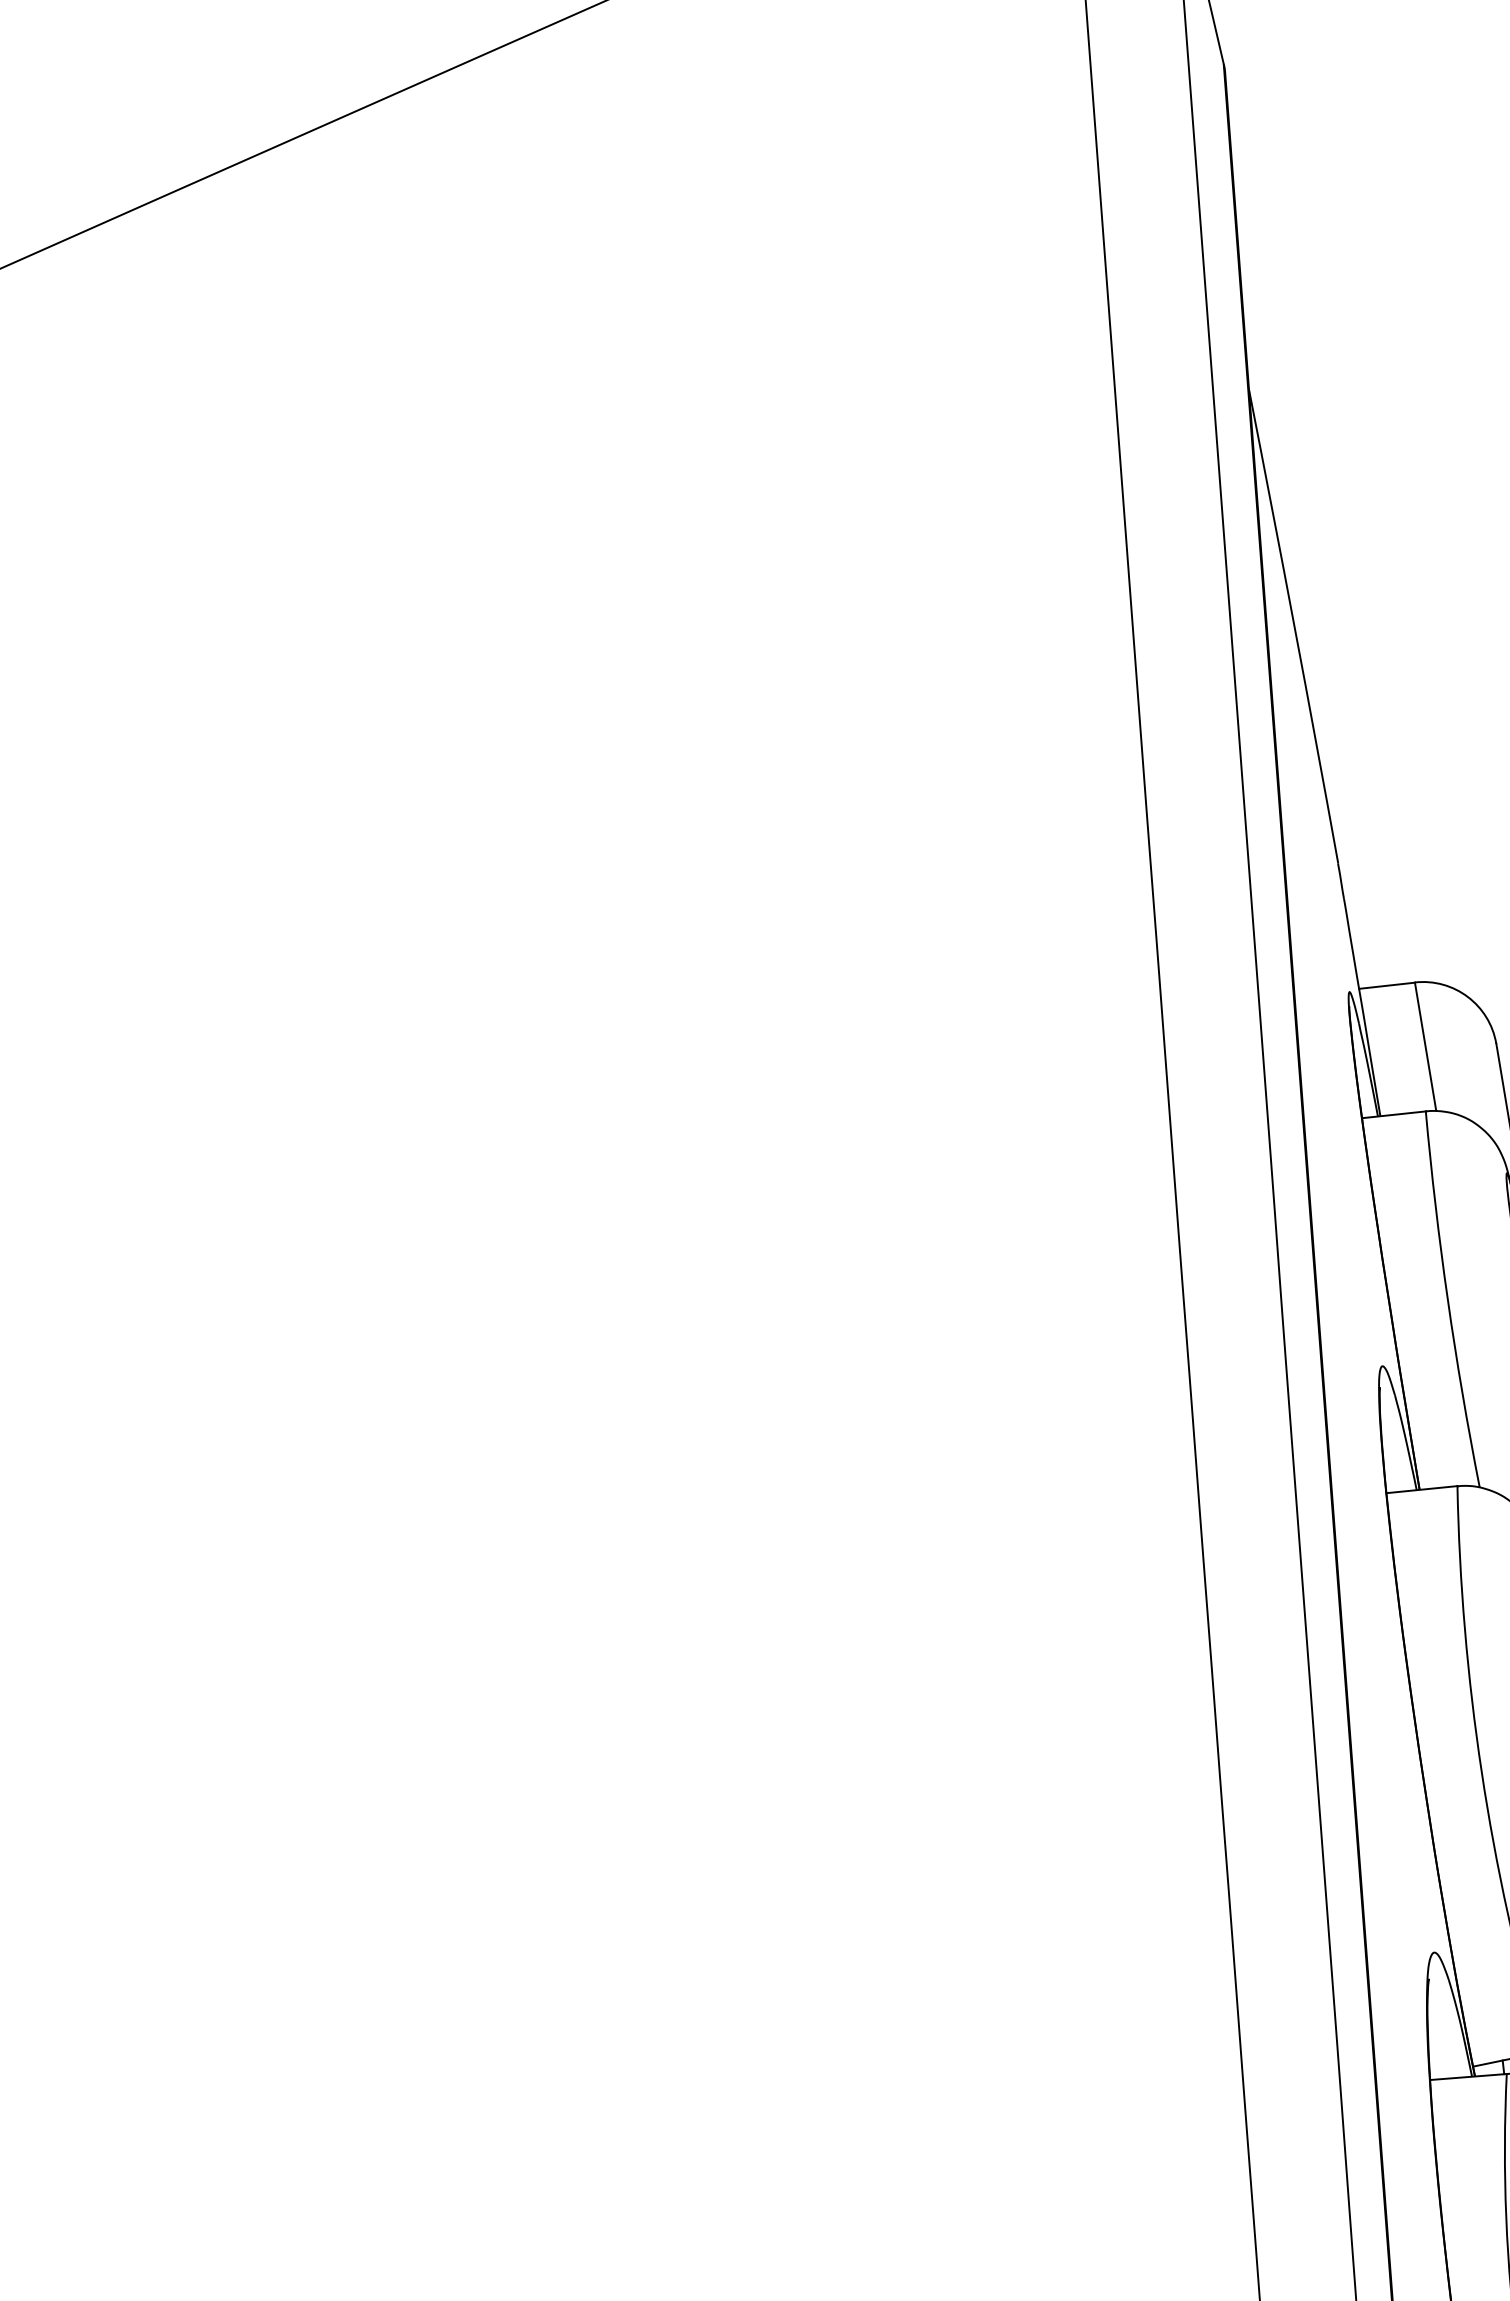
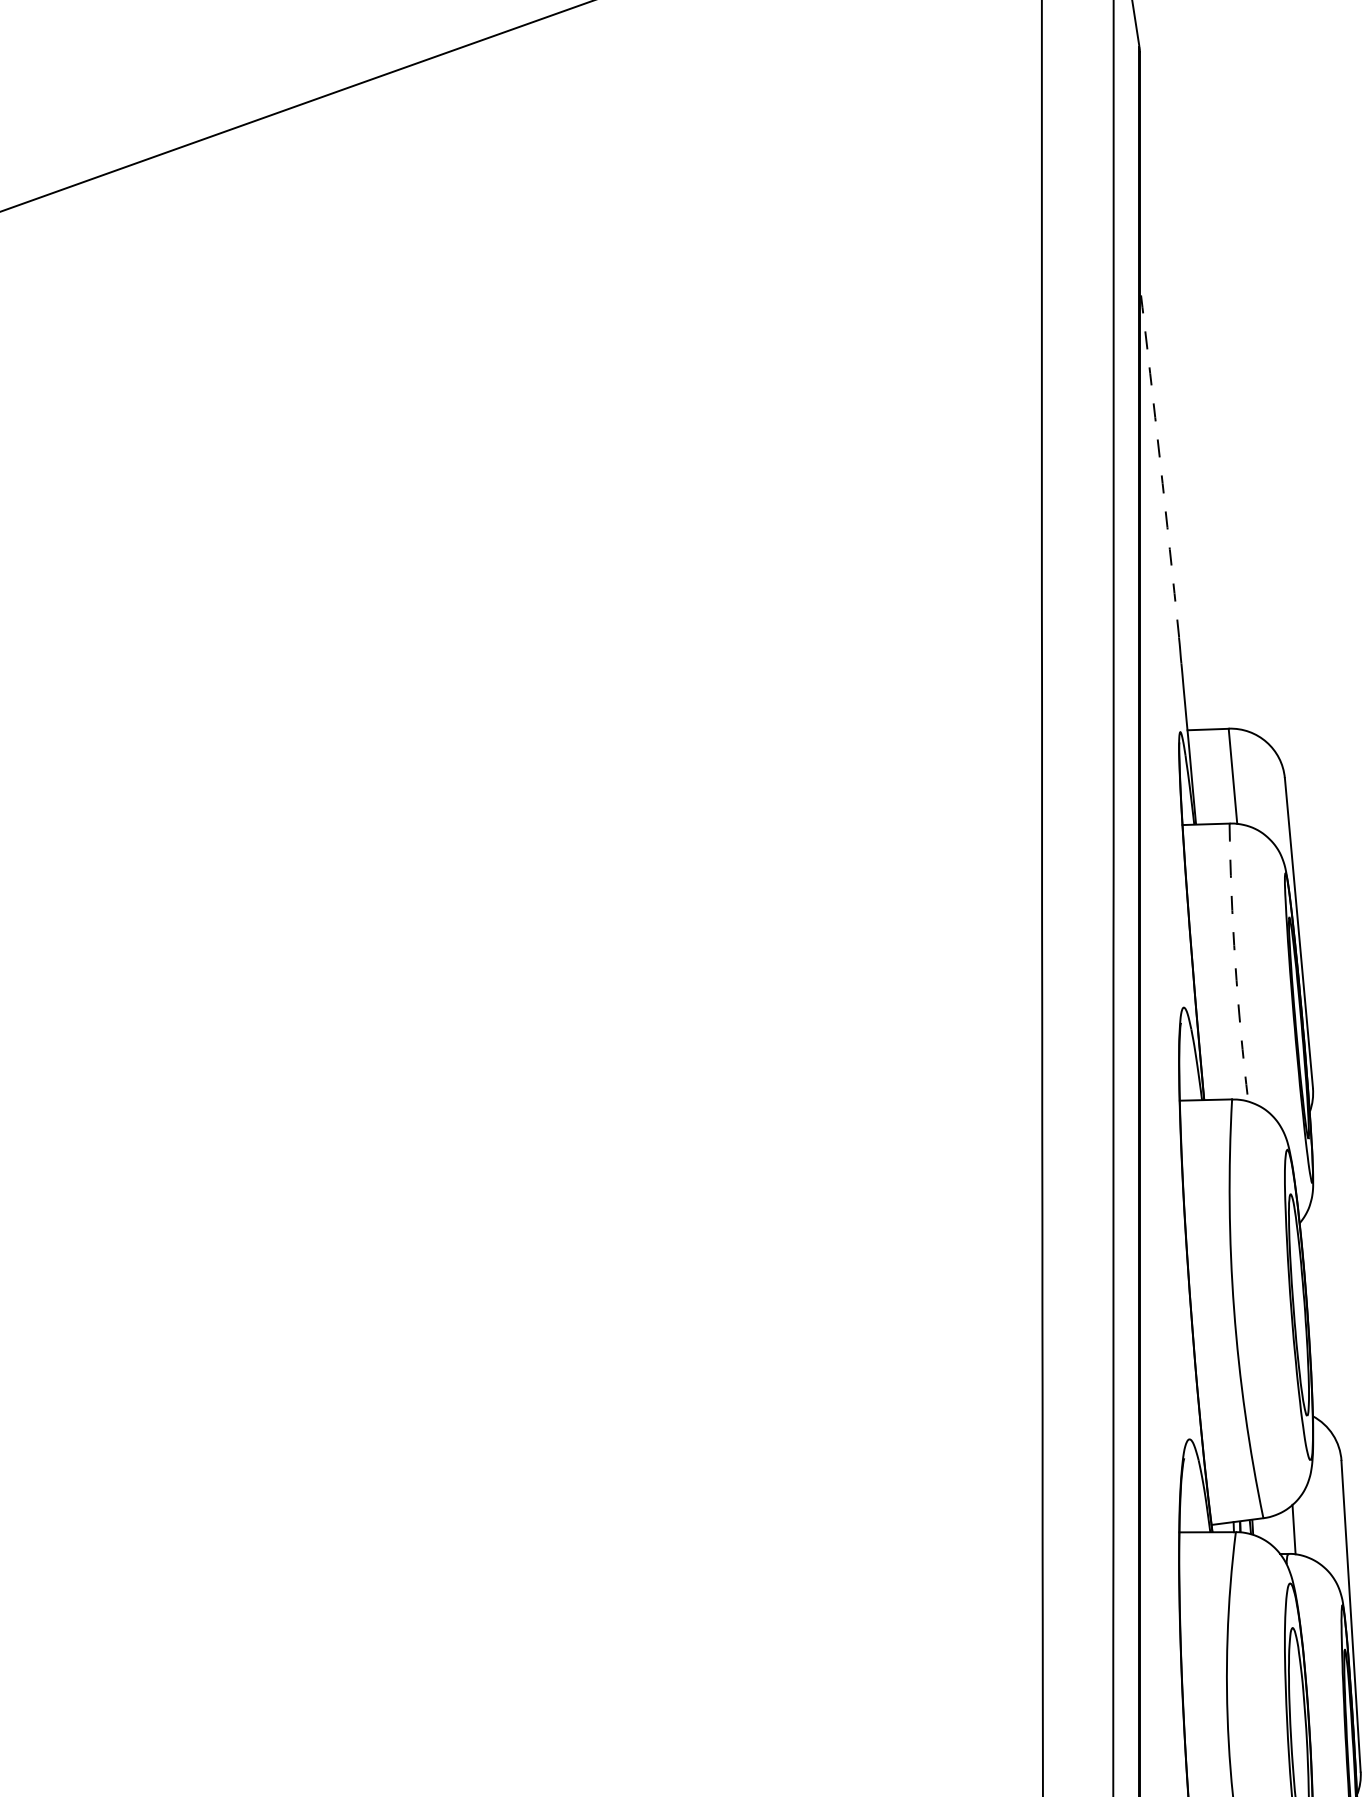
arc: (1294, 626) -> (1160, 461), solid -> dashed
arc: (1448, 1299) -> (1235, 962), solid -> dashed

